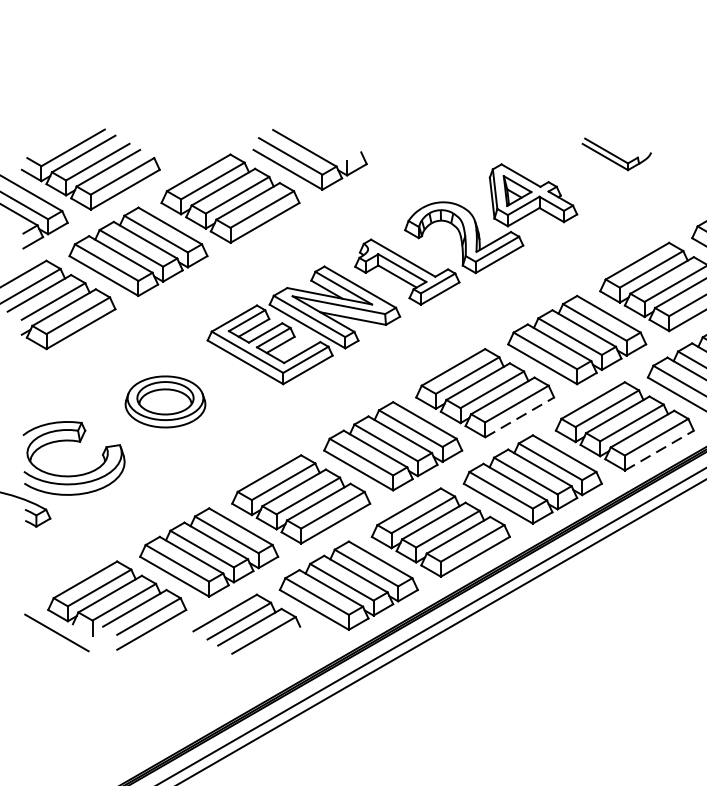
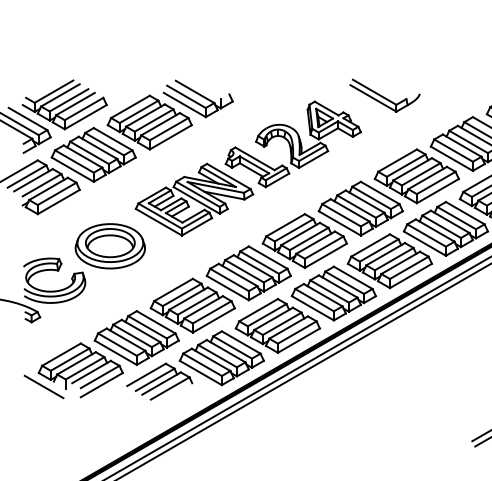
part: (615, 154) -> (384, 95), size x1.67
part: (164, 402) -> (109, 246), size x1.43
line: (520, 416) -> (326, 255), dashed -> solid
line: (660, 449) -> (411, 275), dashed -> solid

